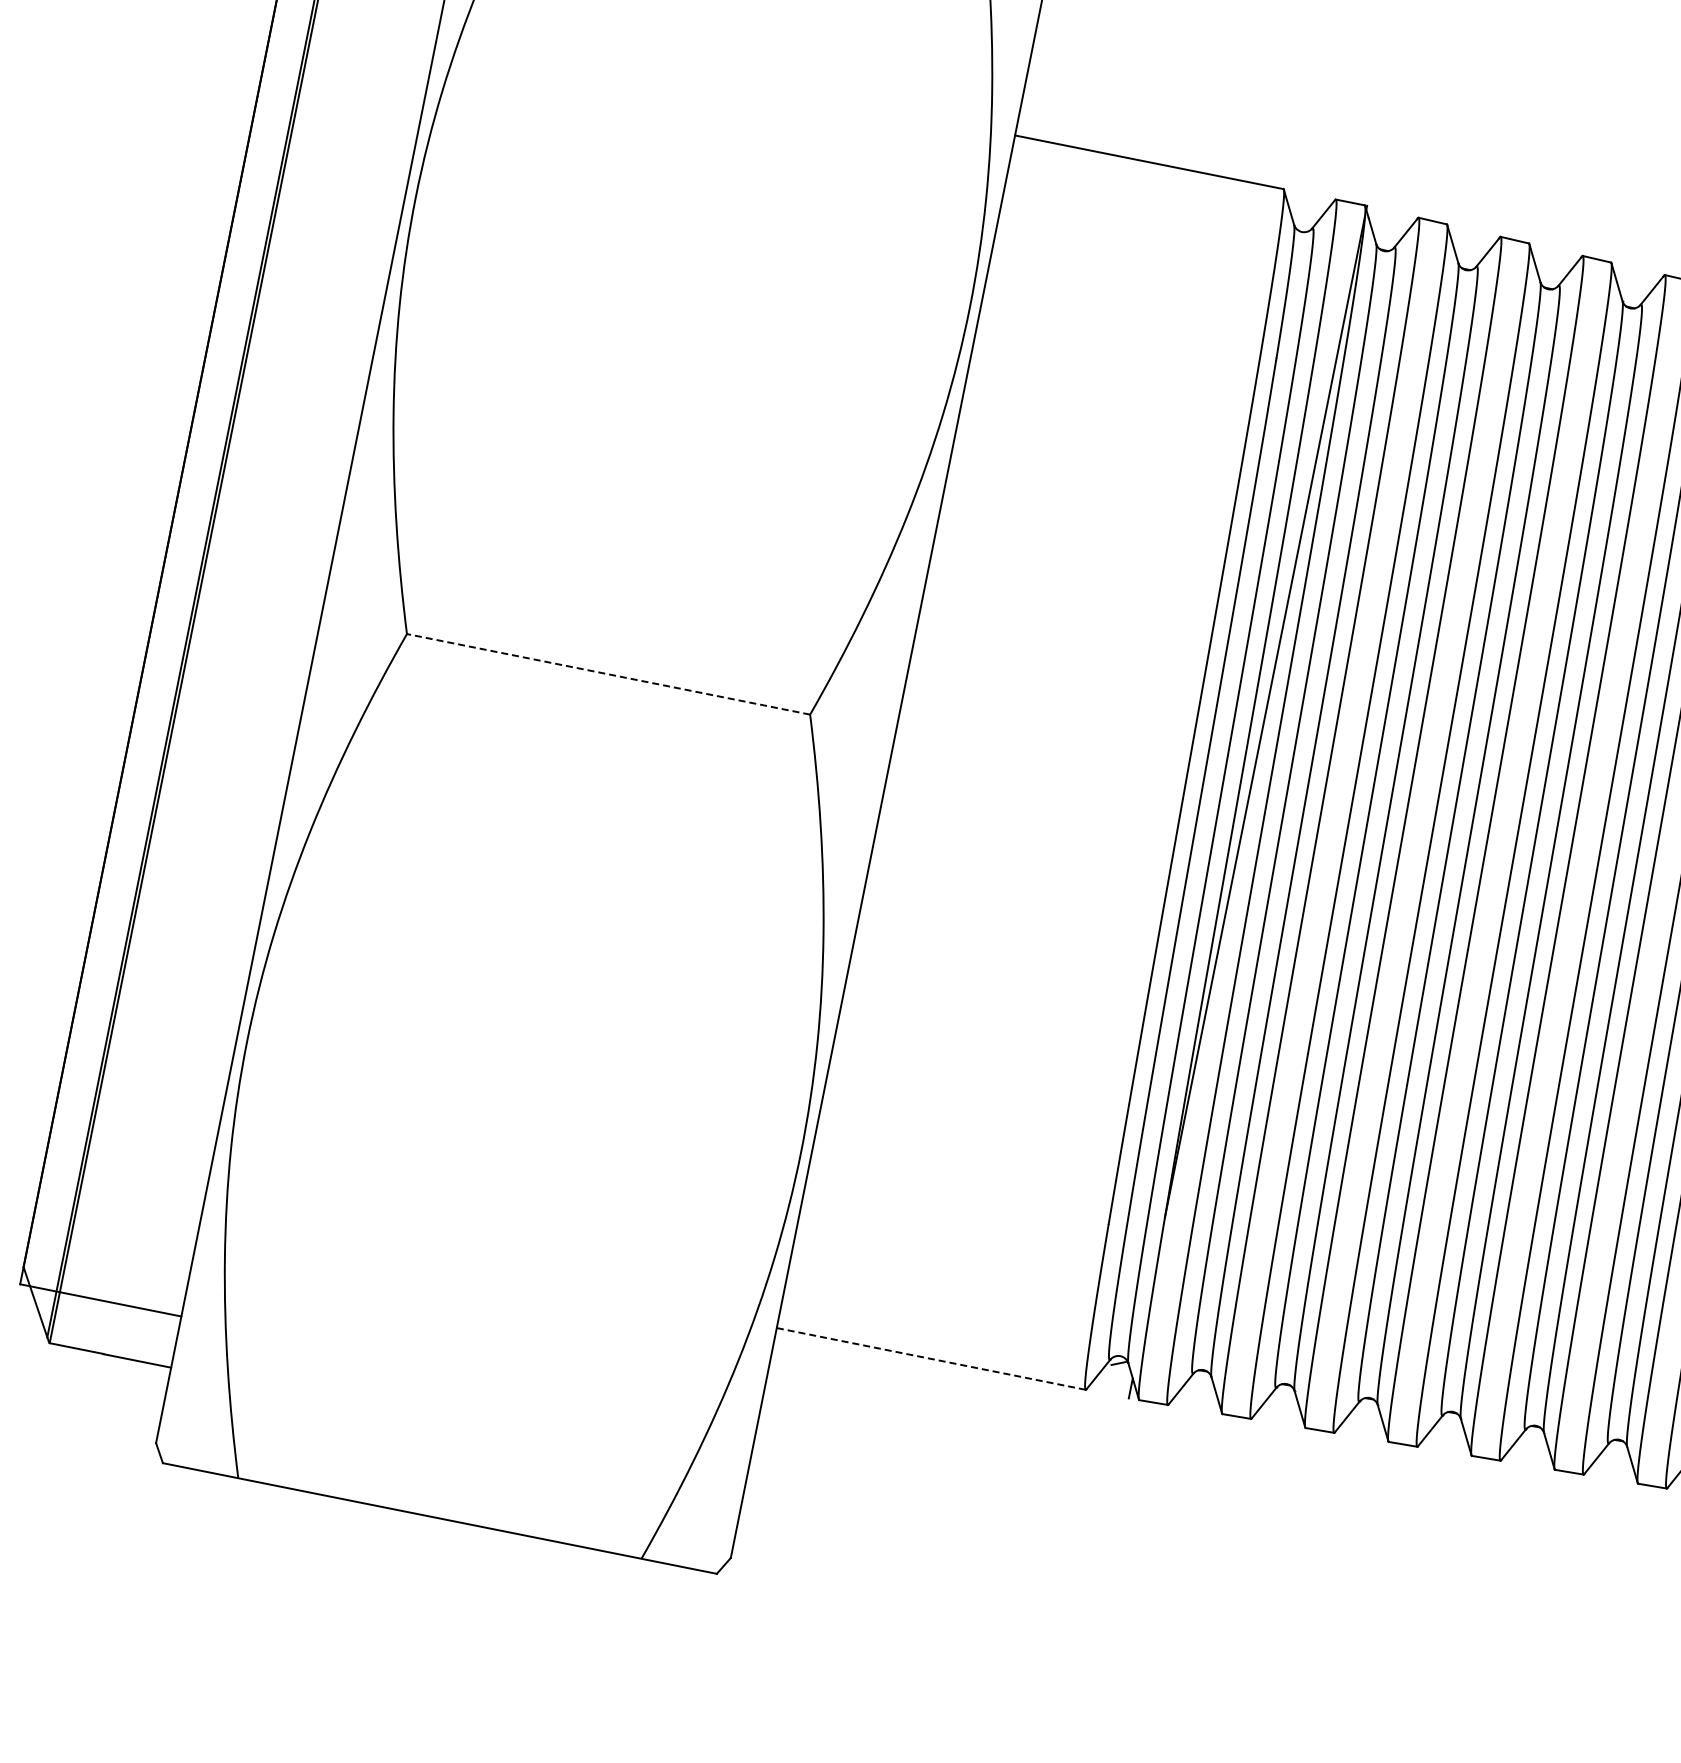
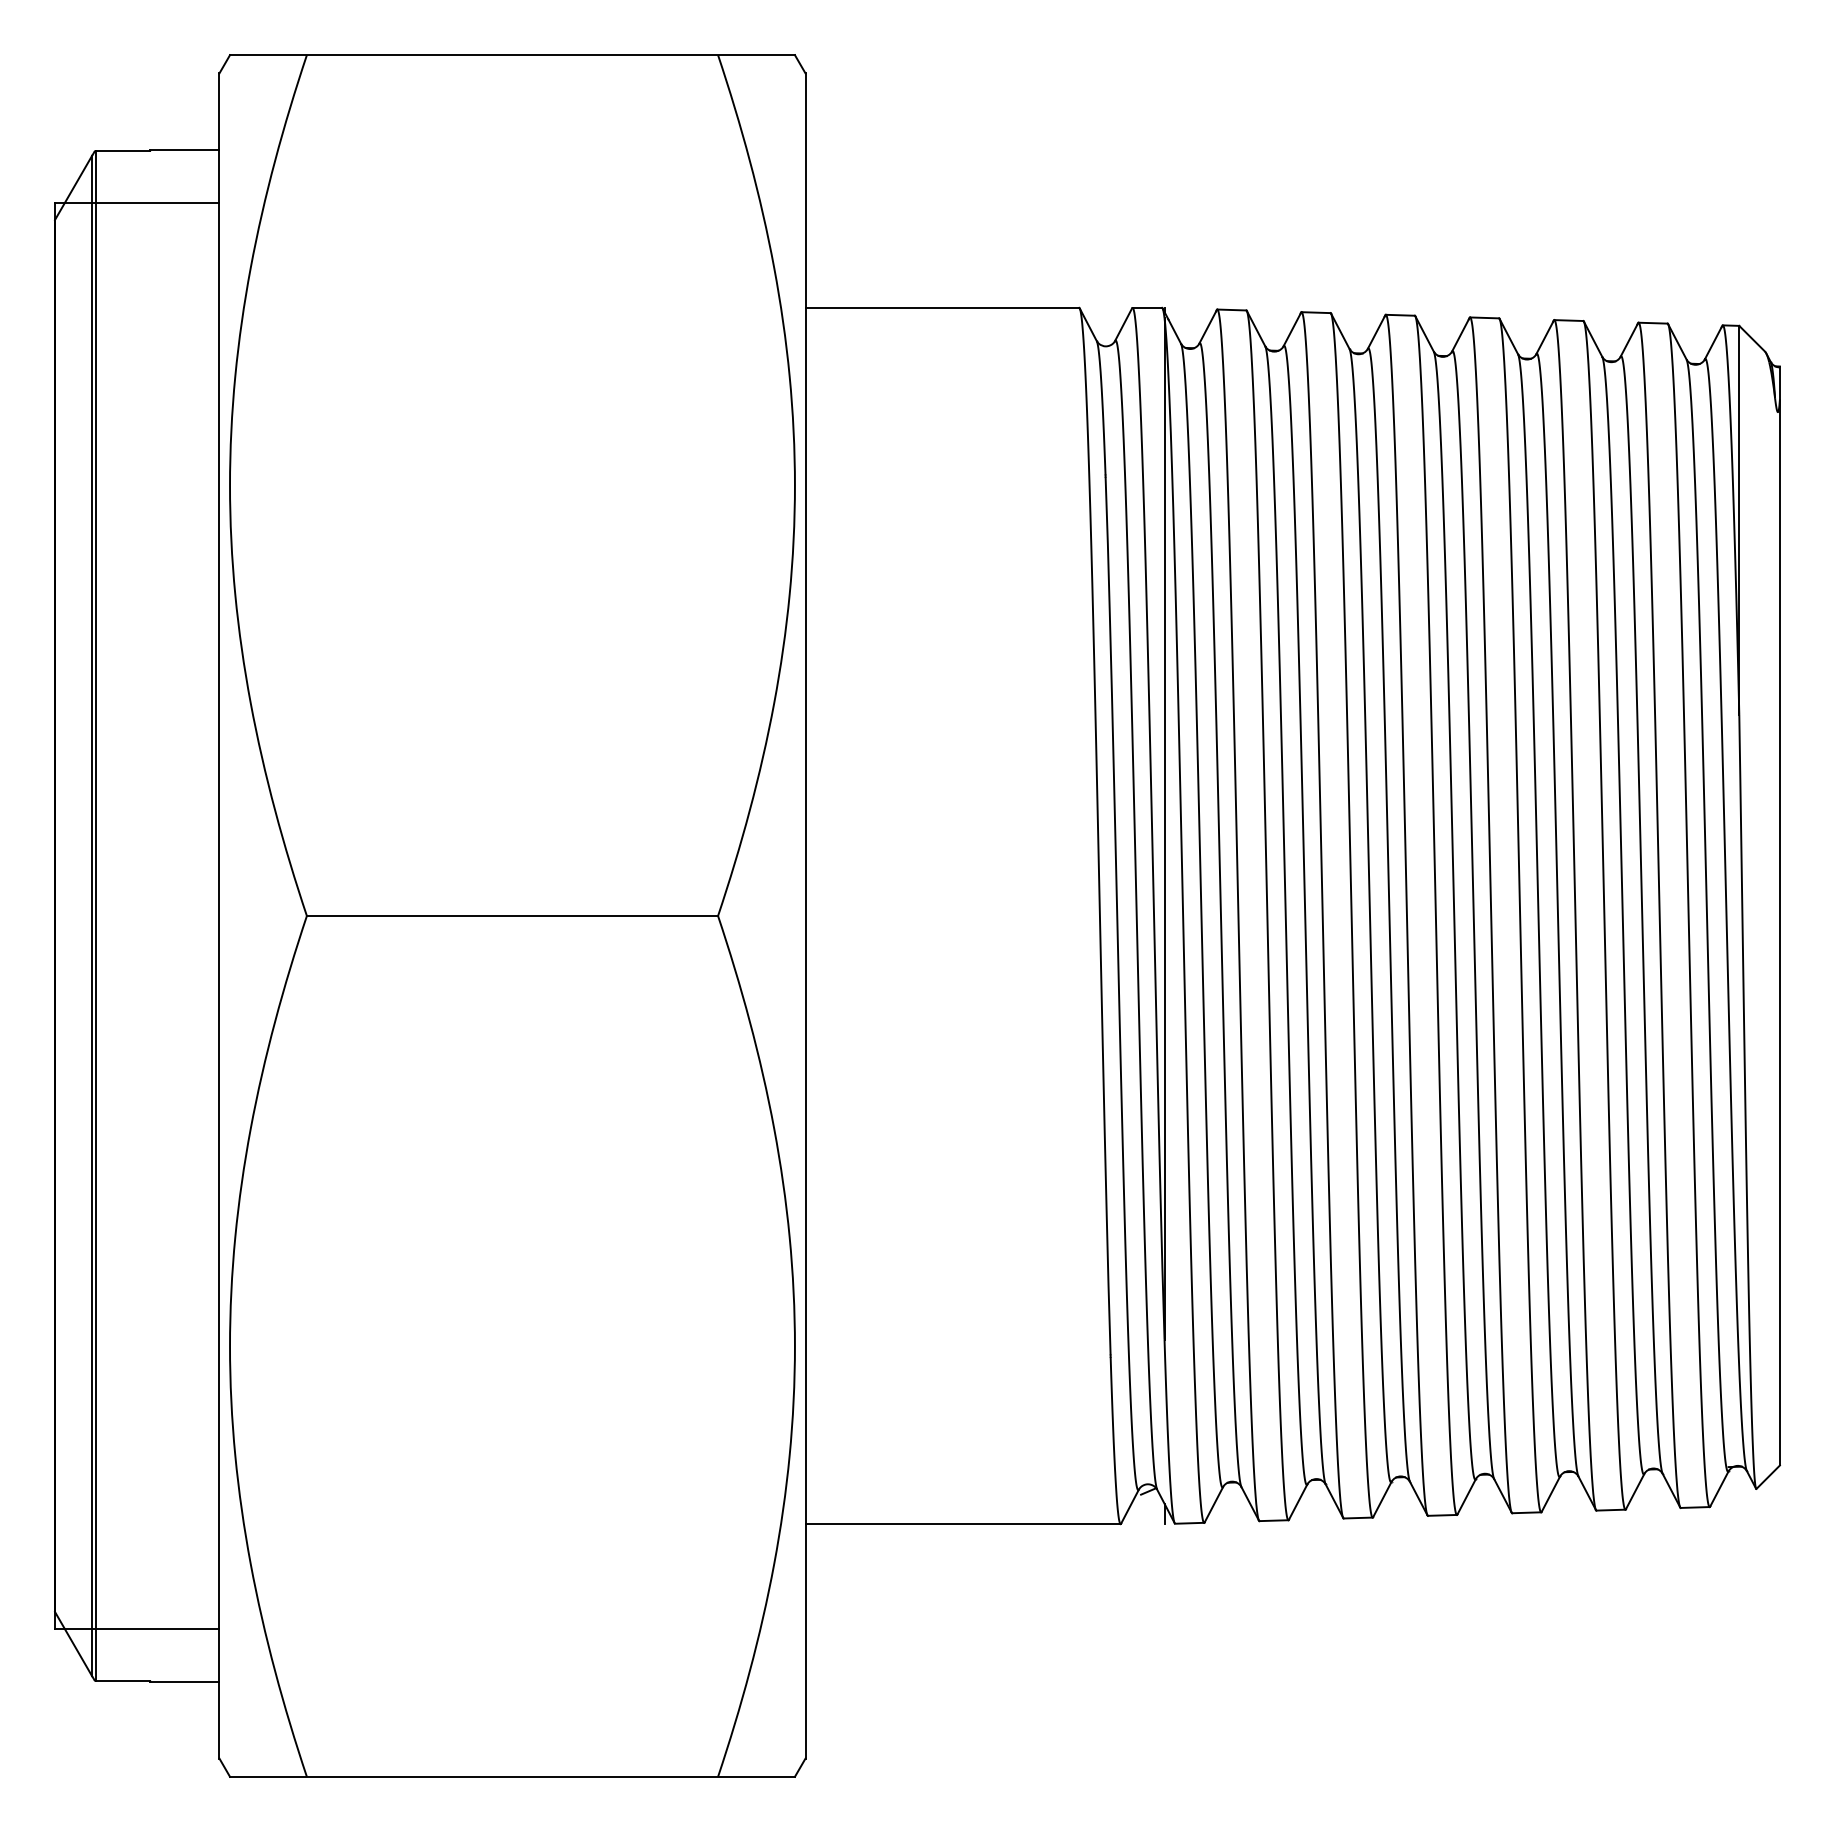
line: (608, 673) -> (512, 915), dashed -> solid
line: (931, 1359) -> (963, 1524), dashed -> solid

